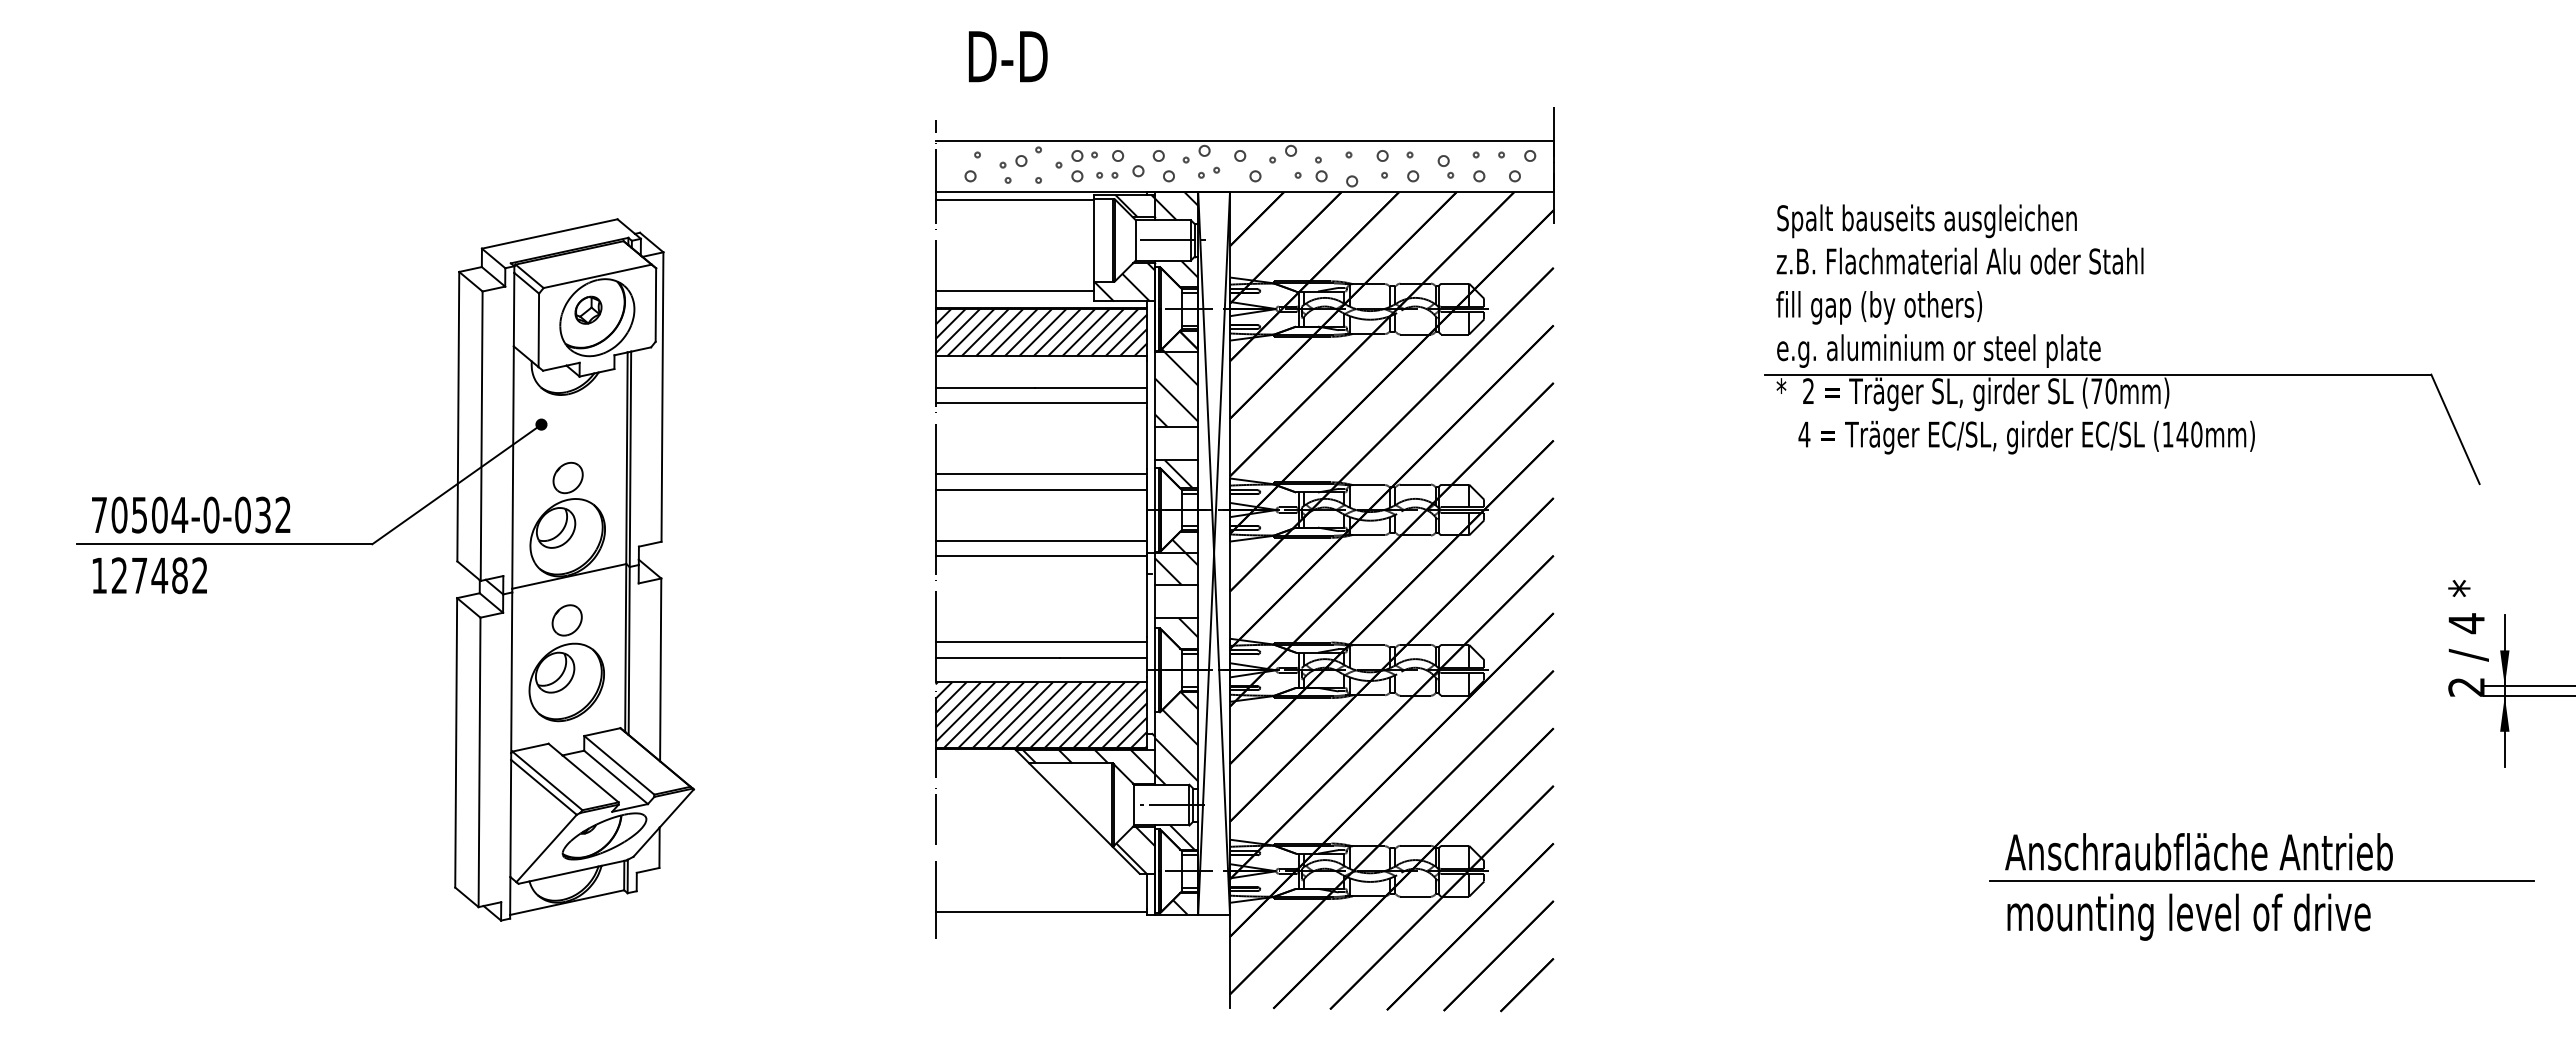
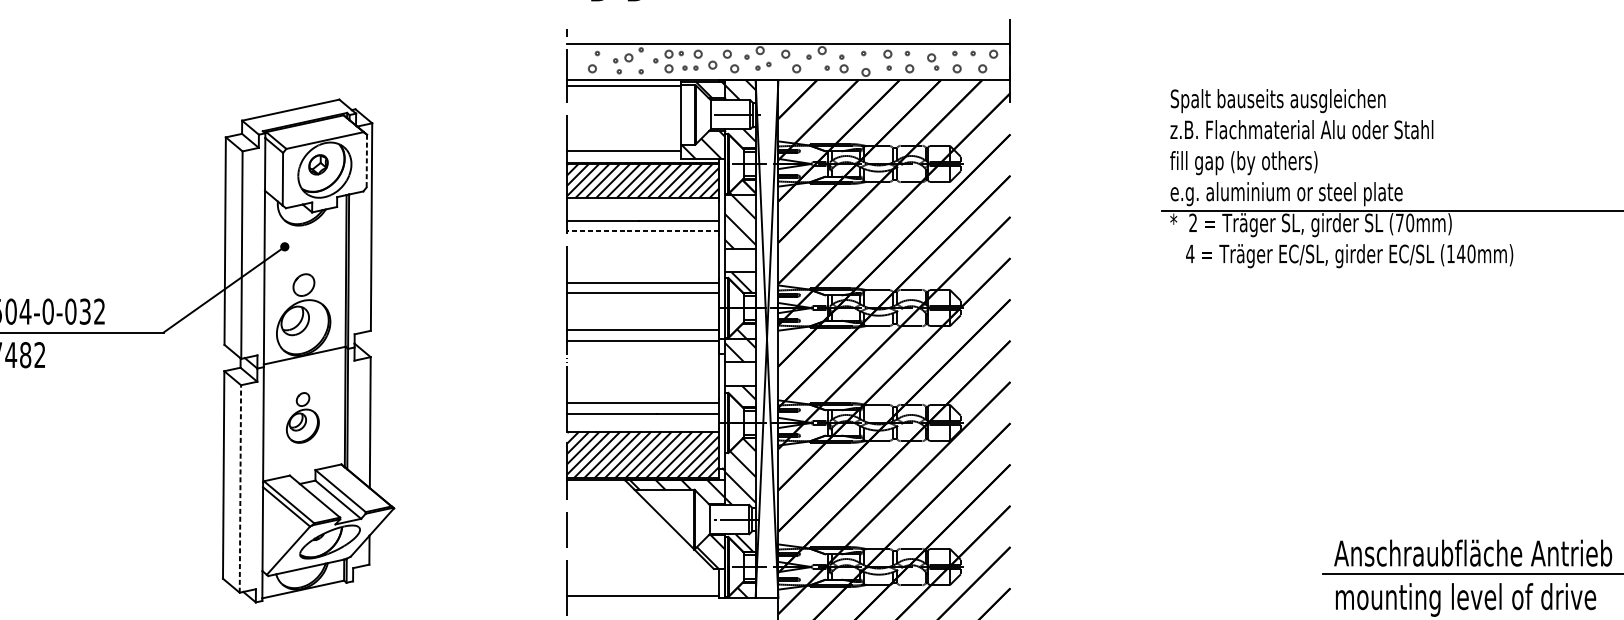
line: (655, 305) -> (366, 161), solid -> dashed
line: (1041, 403) -> (643, 231), solid -> dashed
part: (566, 663) -> (302, 418), size x0.6
line: (479, 762) -> (240, 489), solid -> dashed

